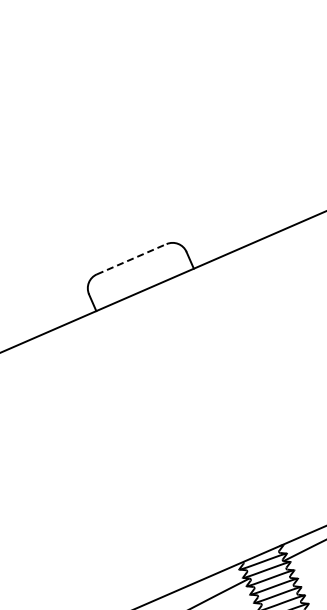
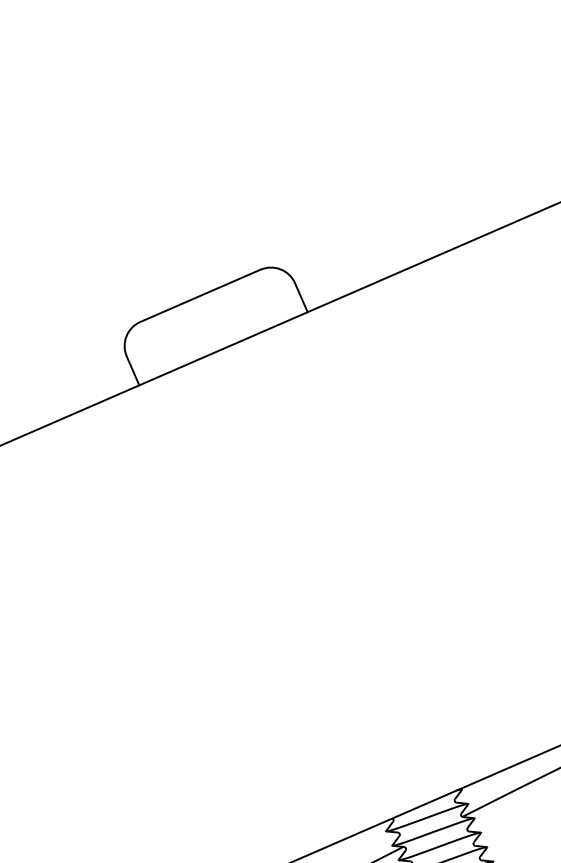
line: (131, 259) -> (200, 296), dashed -> solid

